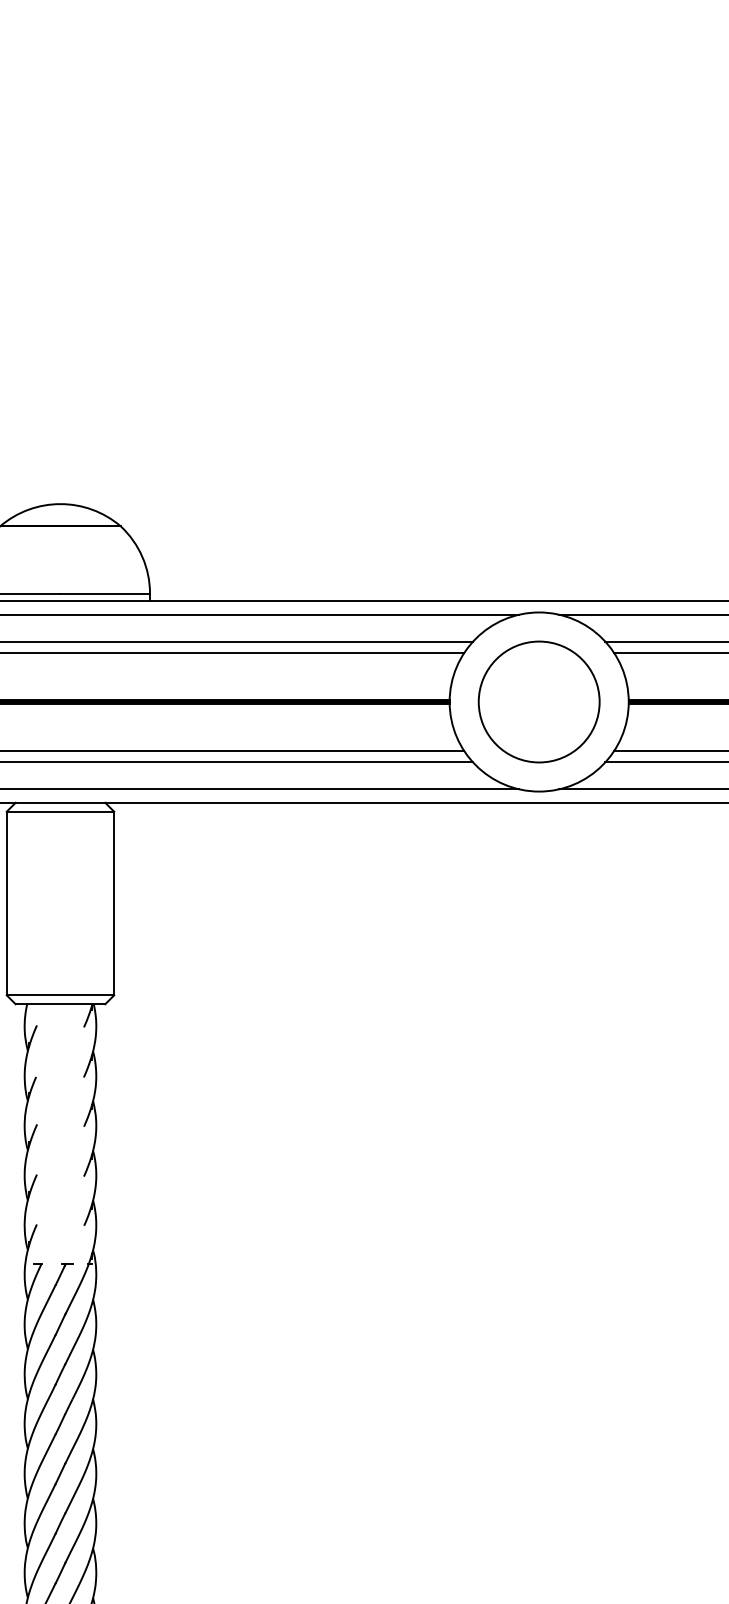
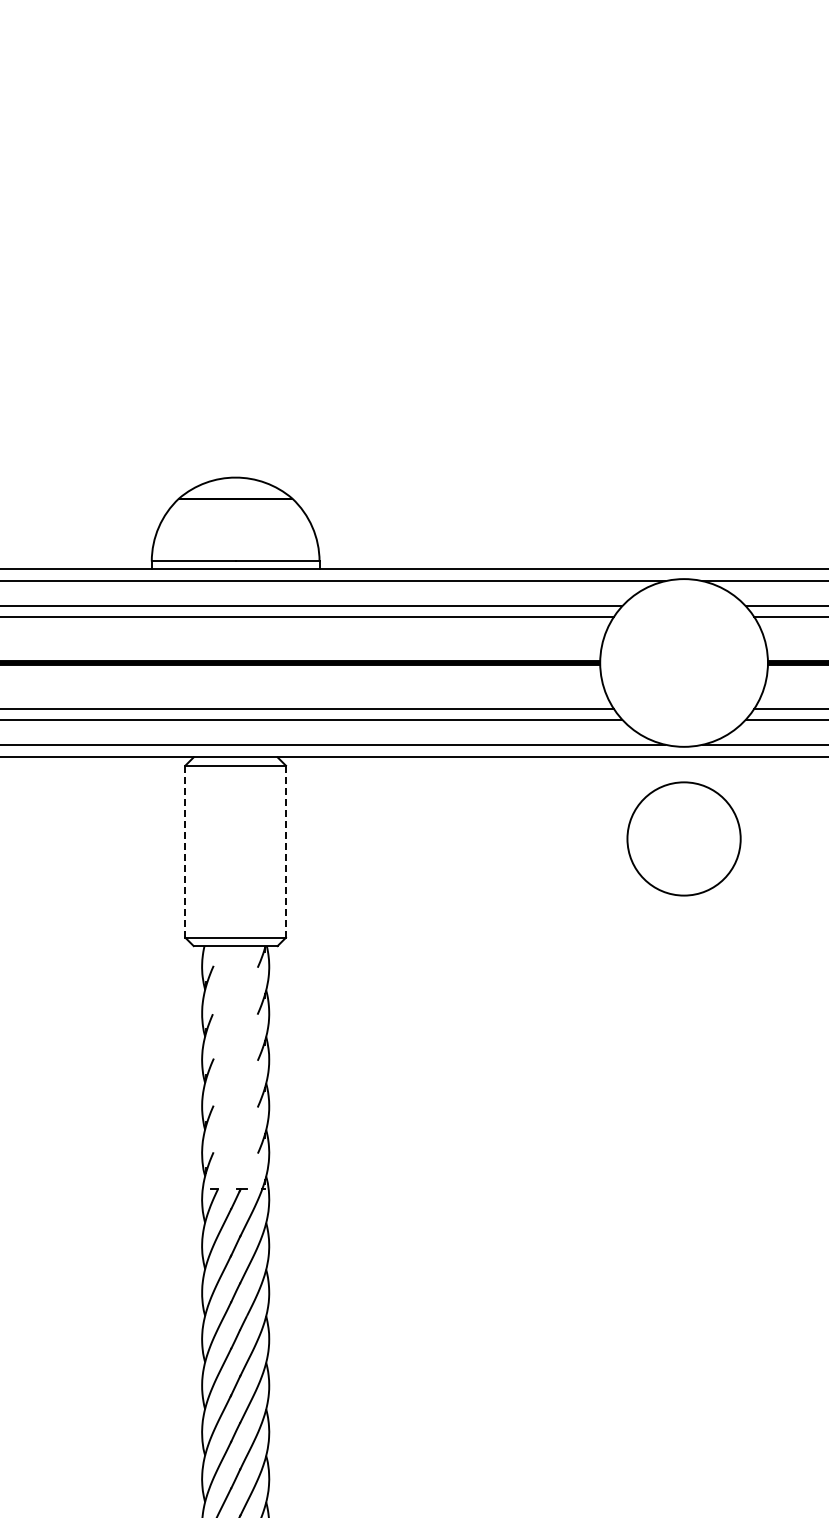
circle: (538, 701) -> (683, 838), moved
line: (6, 903) -> (185, 851), solid -> dashed
line: (114, 903) -> (286, 851), solid -> dashed

